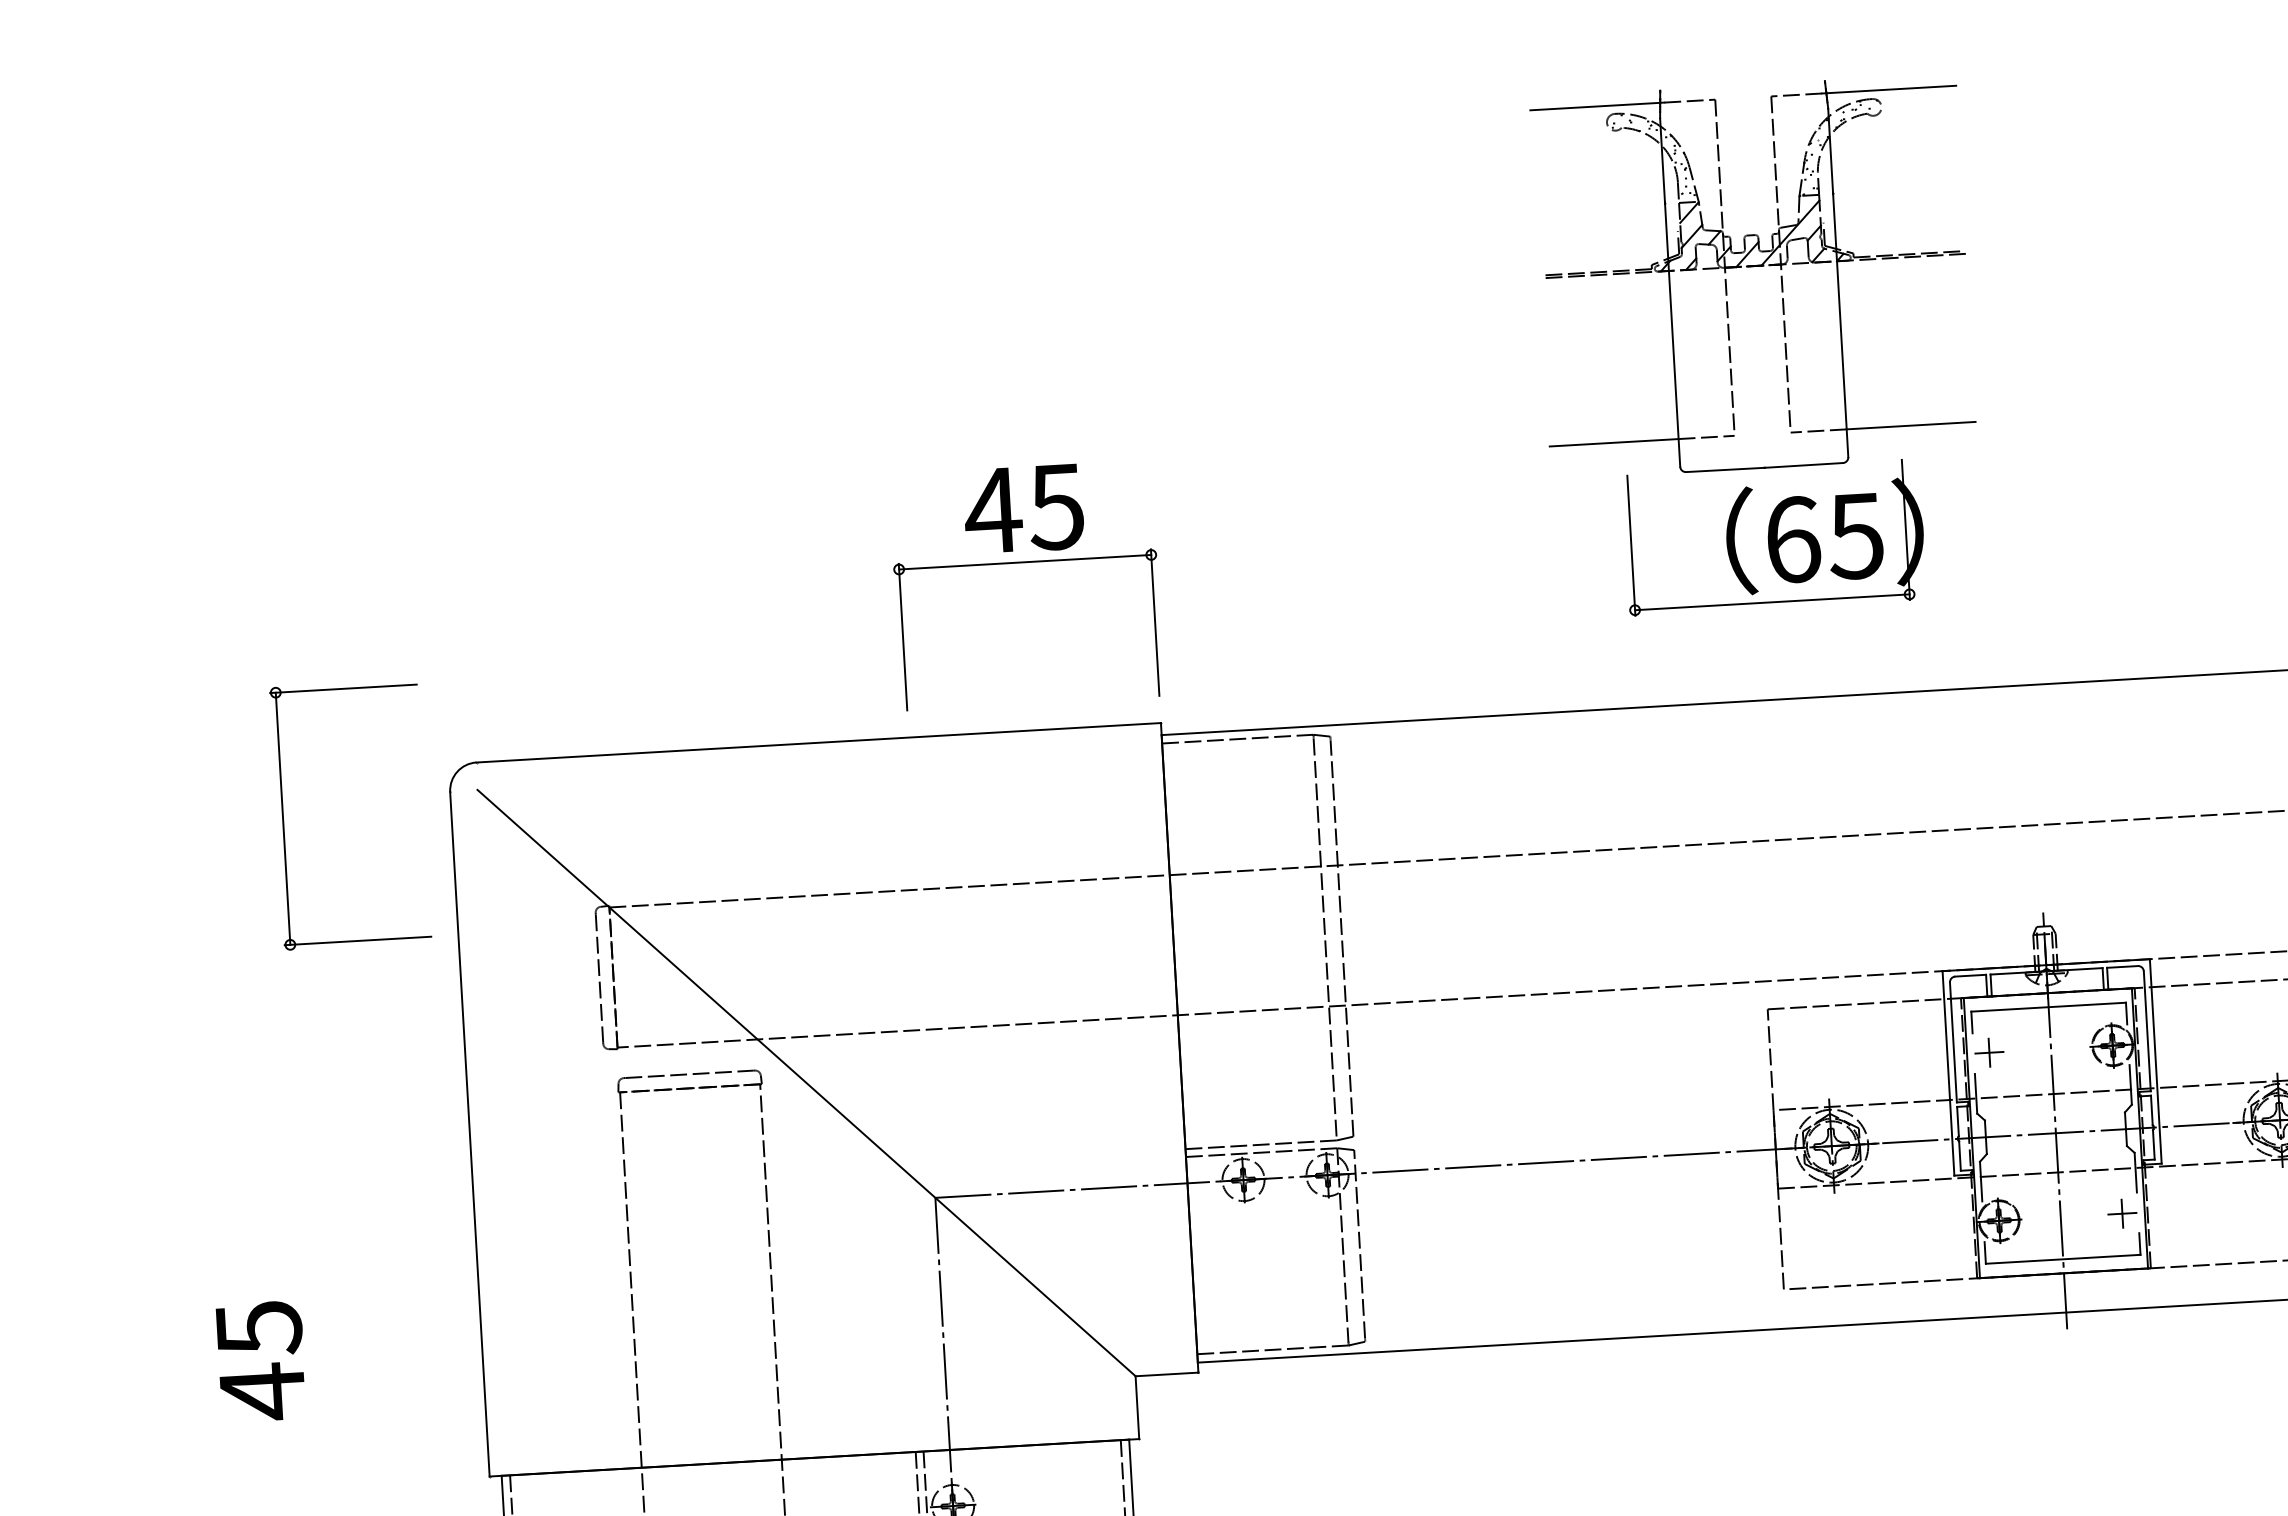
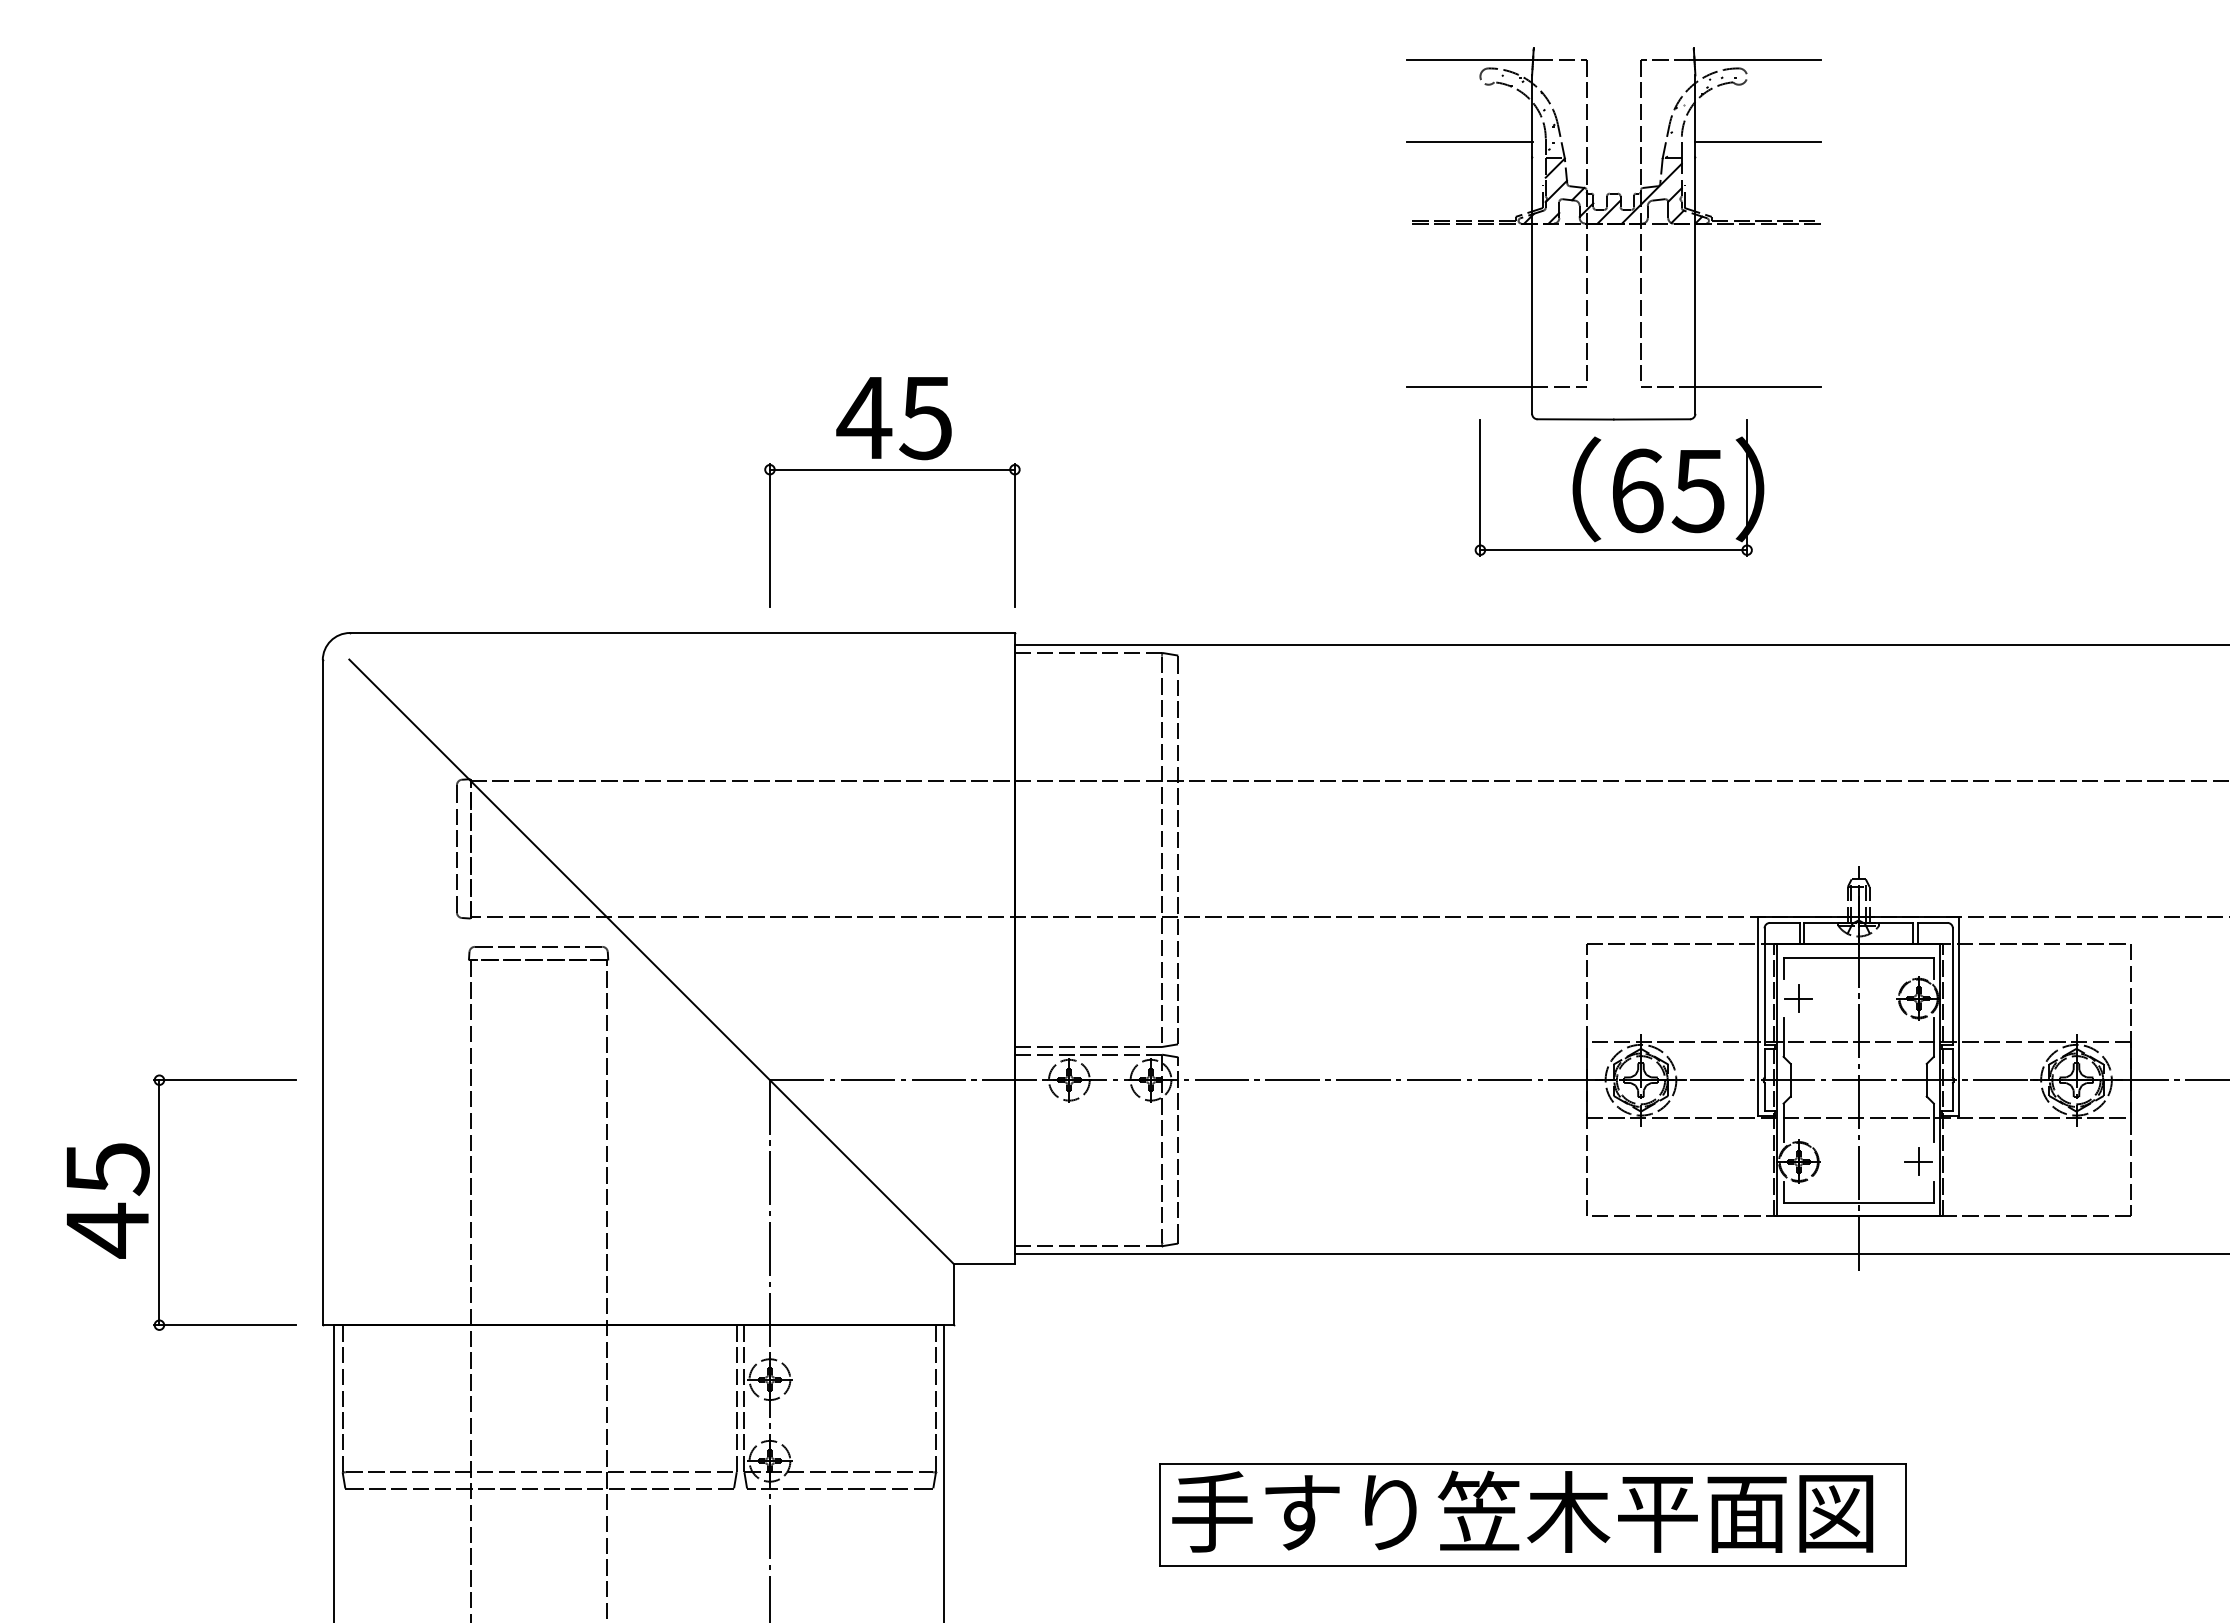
line: (1896, 173) -> (1757, 141), added
line: (1599, 190) -> (1469, 141), added
part: (283, 818) -> (159, 1202), moved

